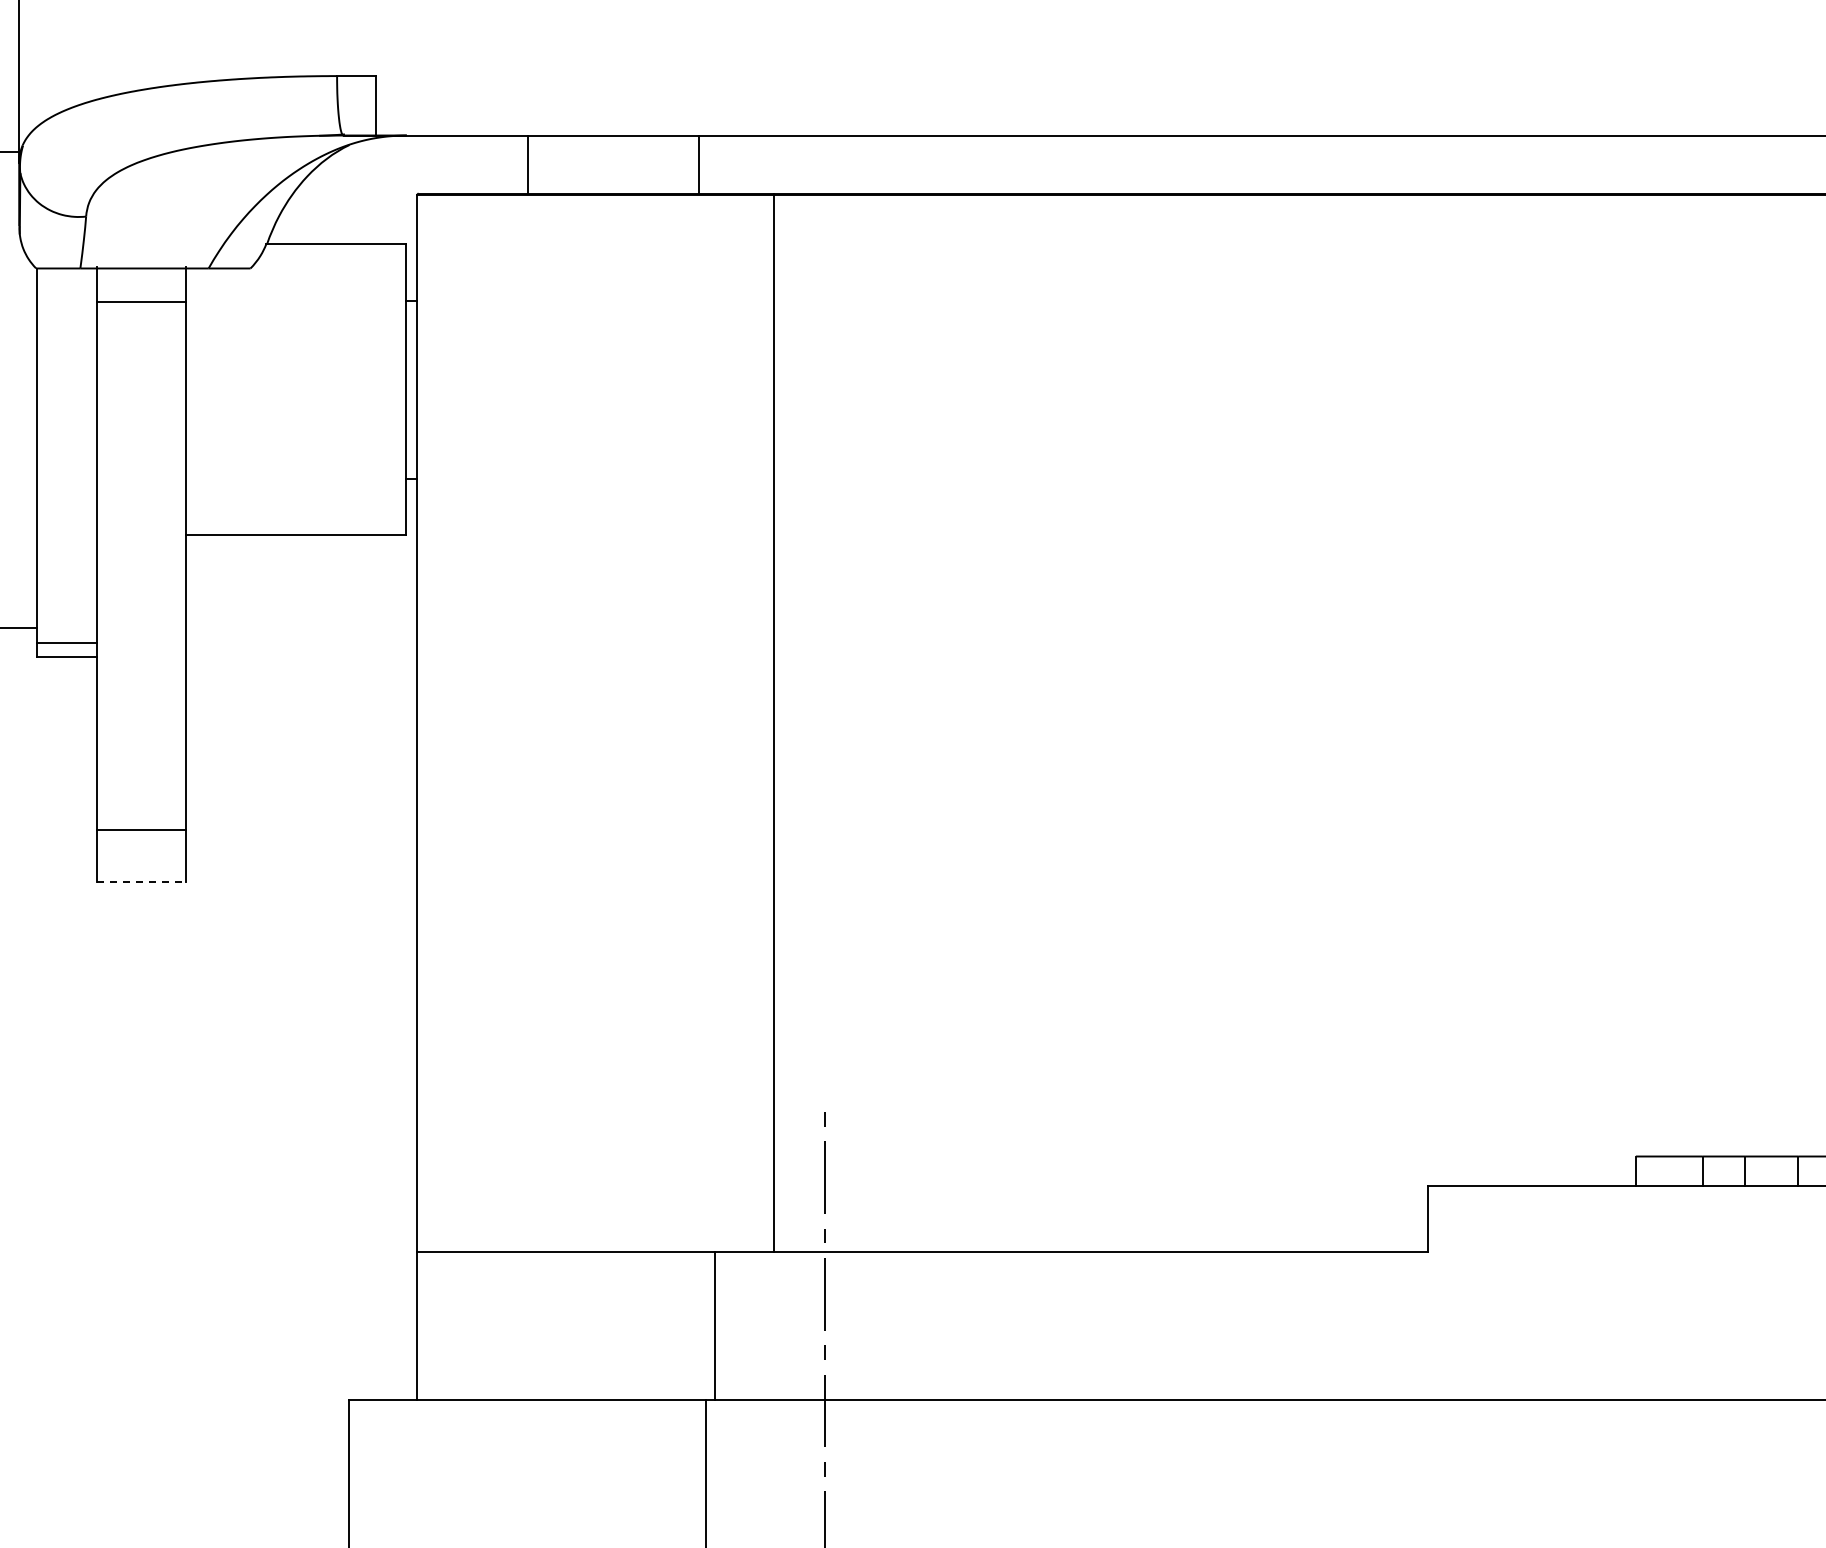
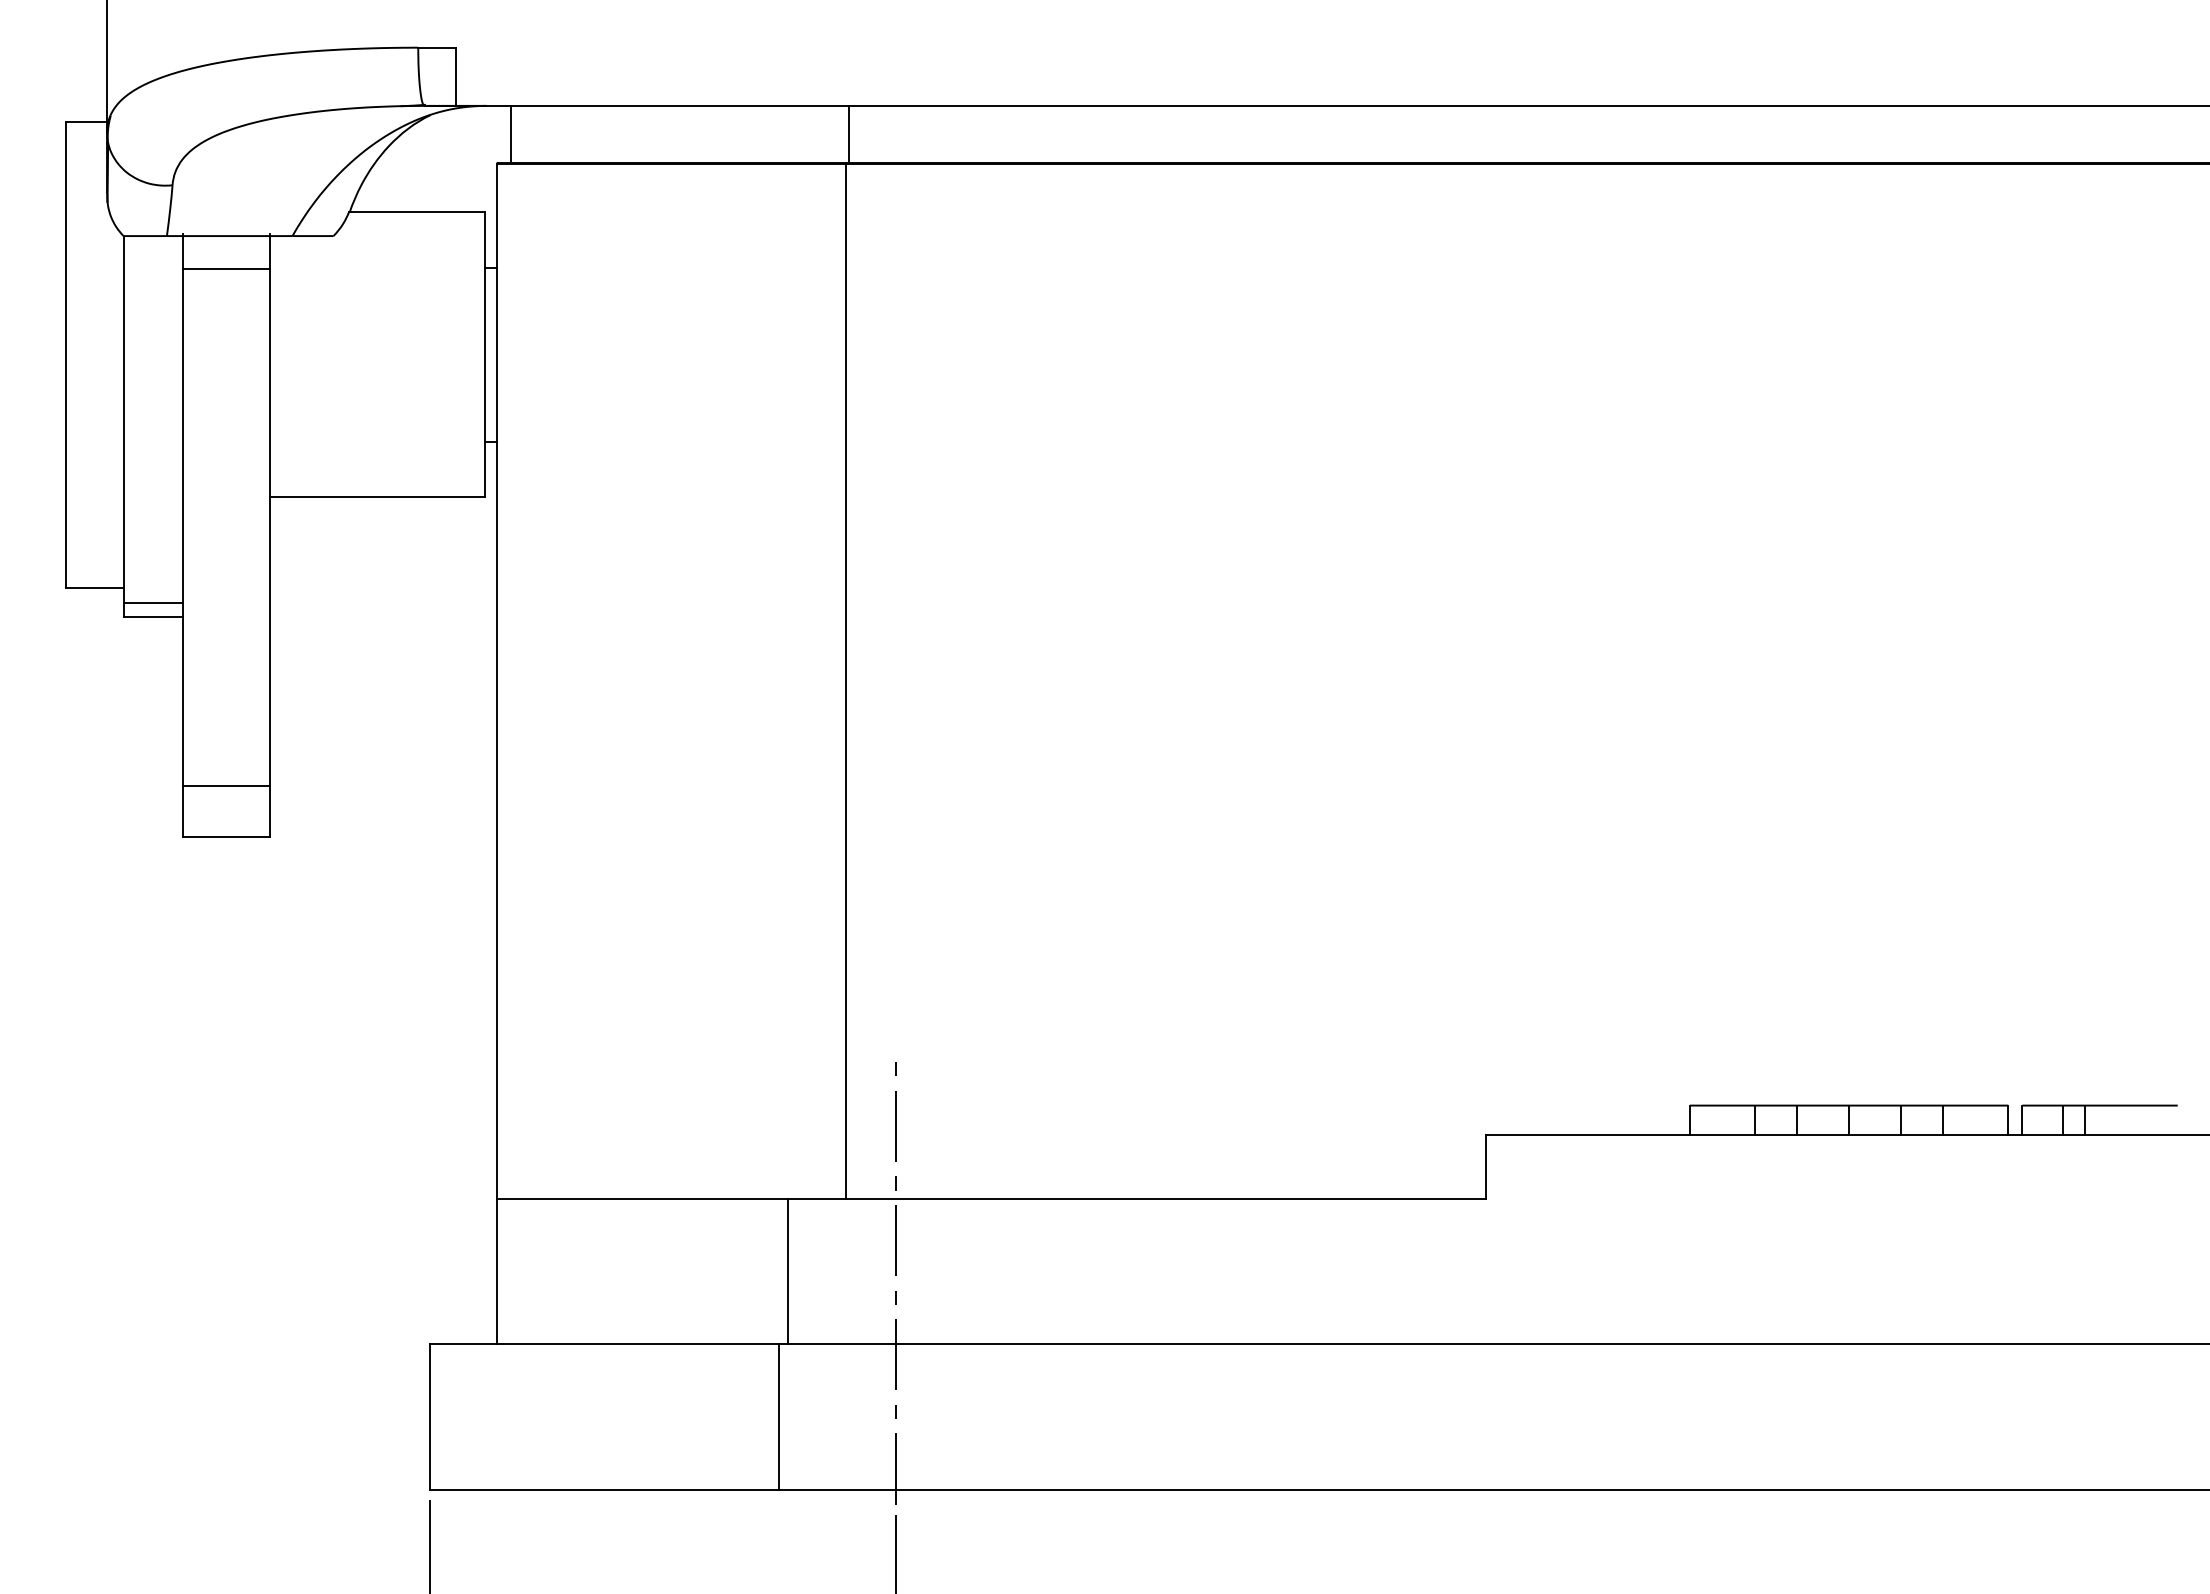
line: (528, 163) -> (511, 133), moved
line: (699, 163) -> (849, 133), moved
line: (141, 881) -> (226, 836), dashed -> solid

